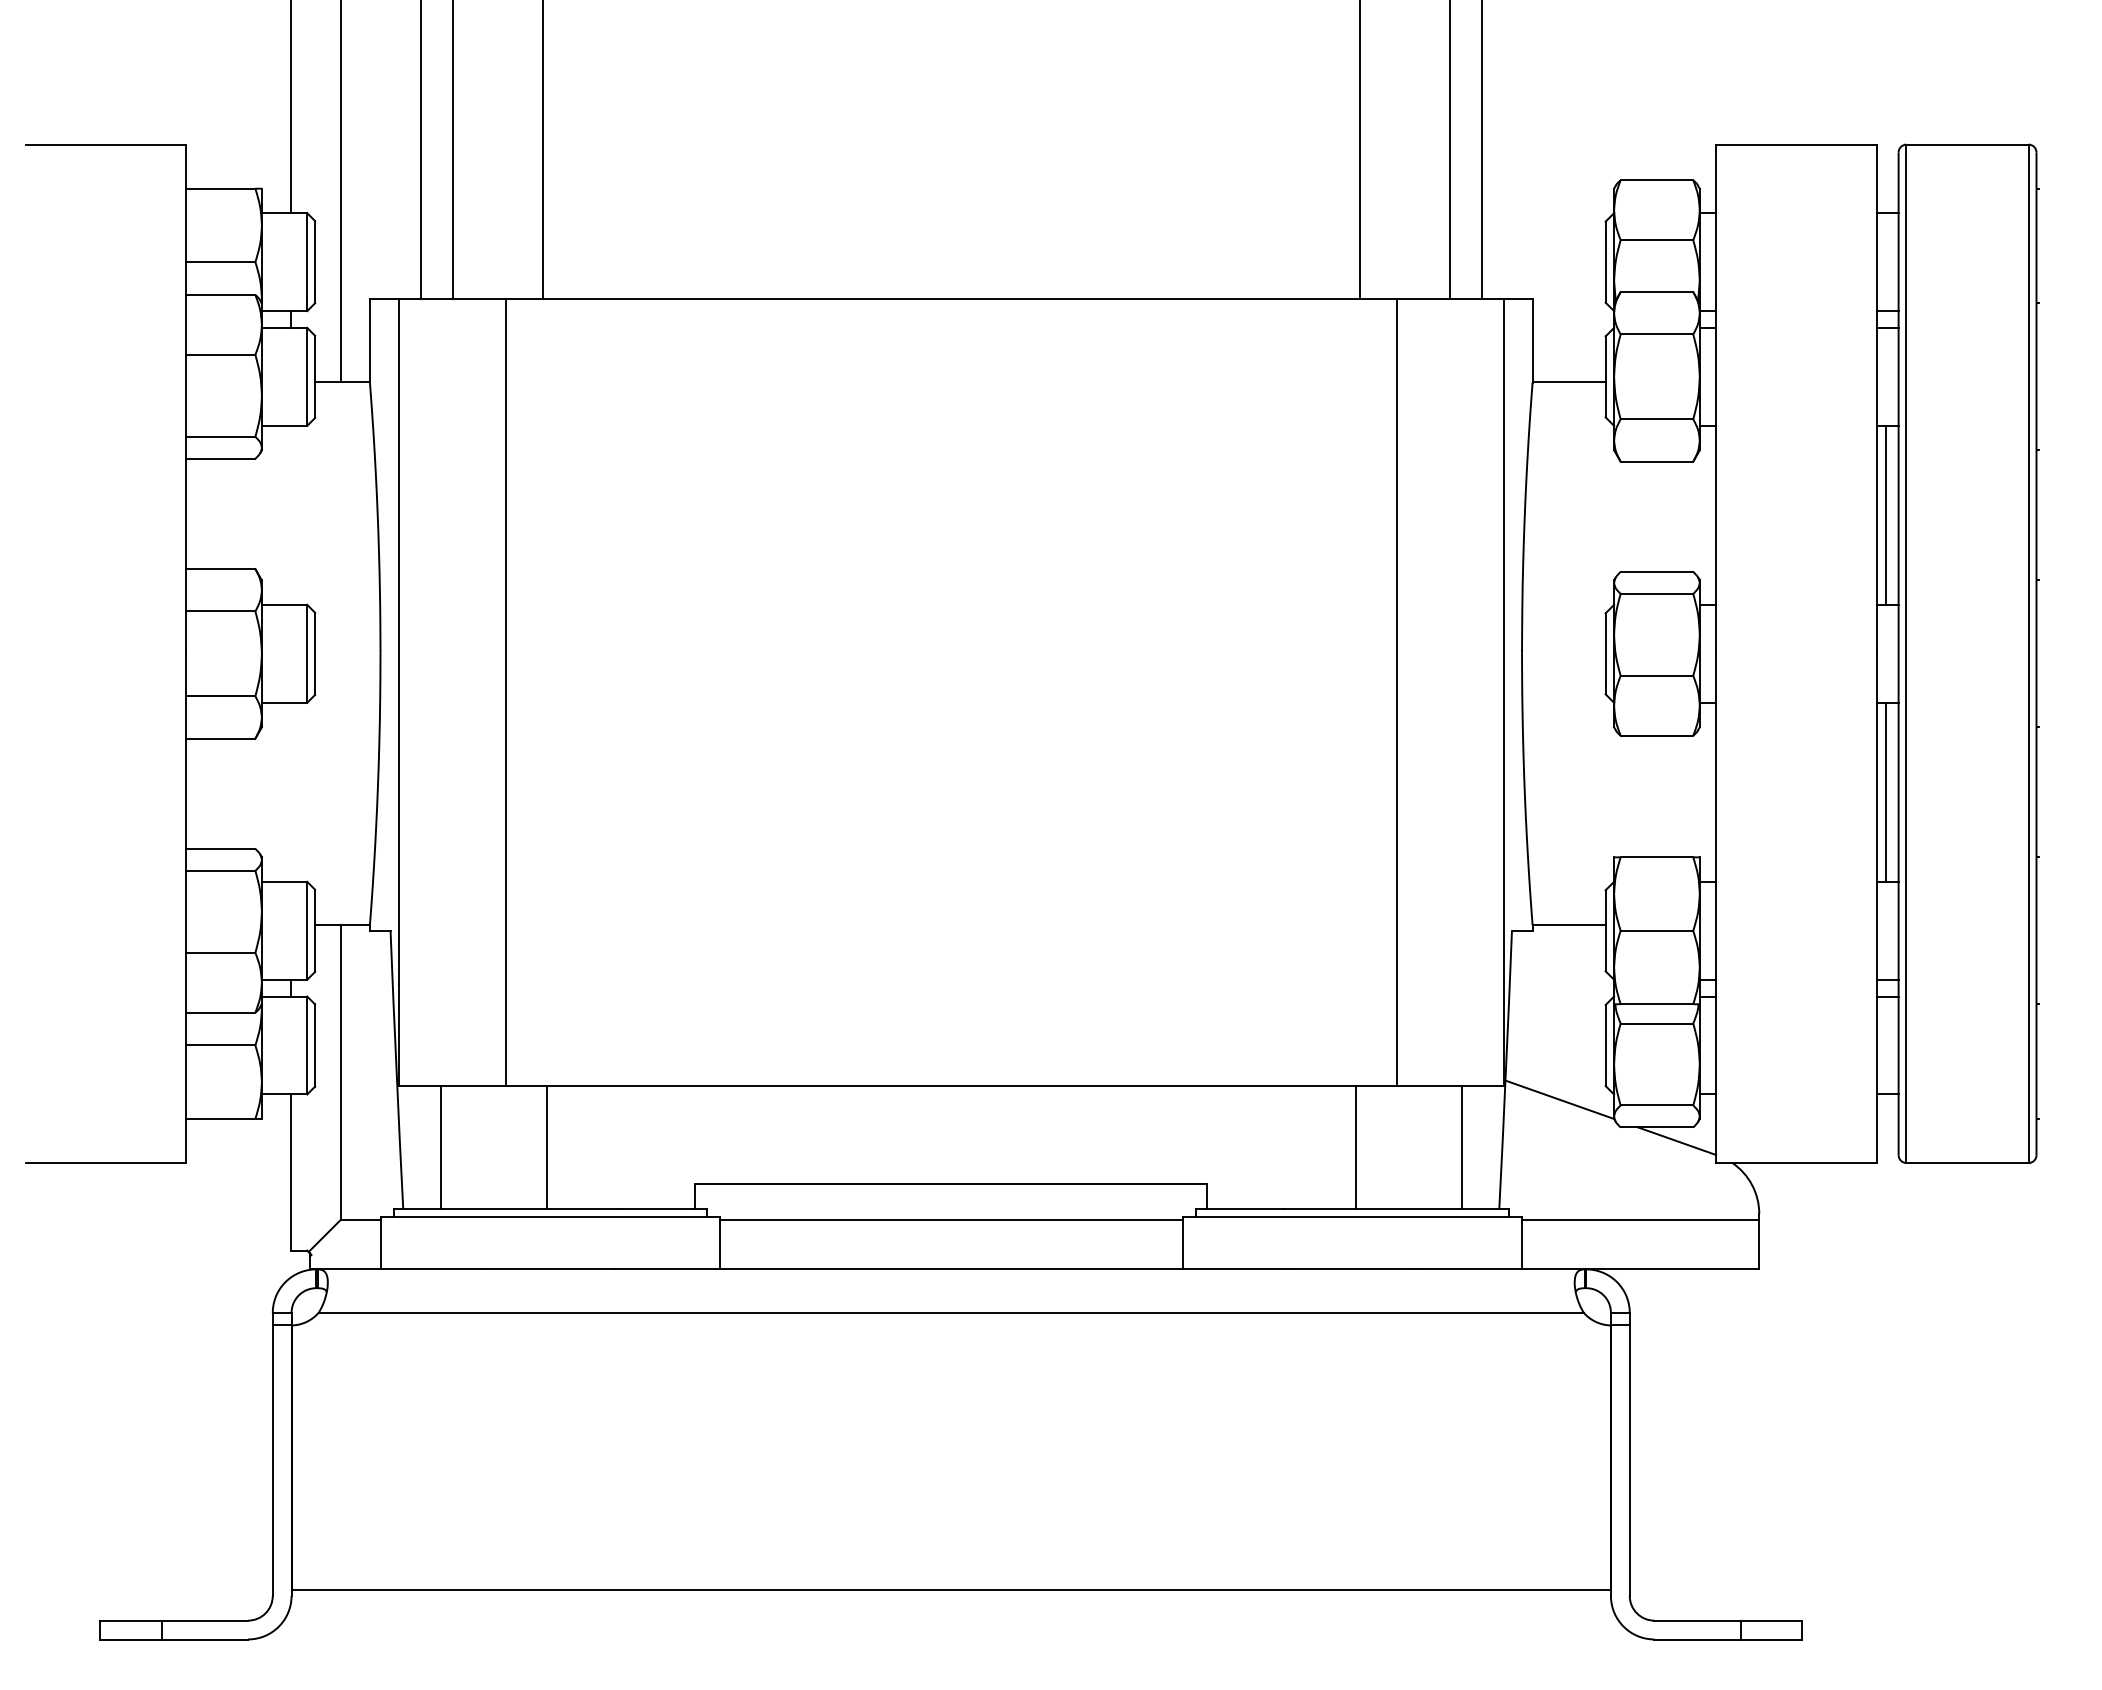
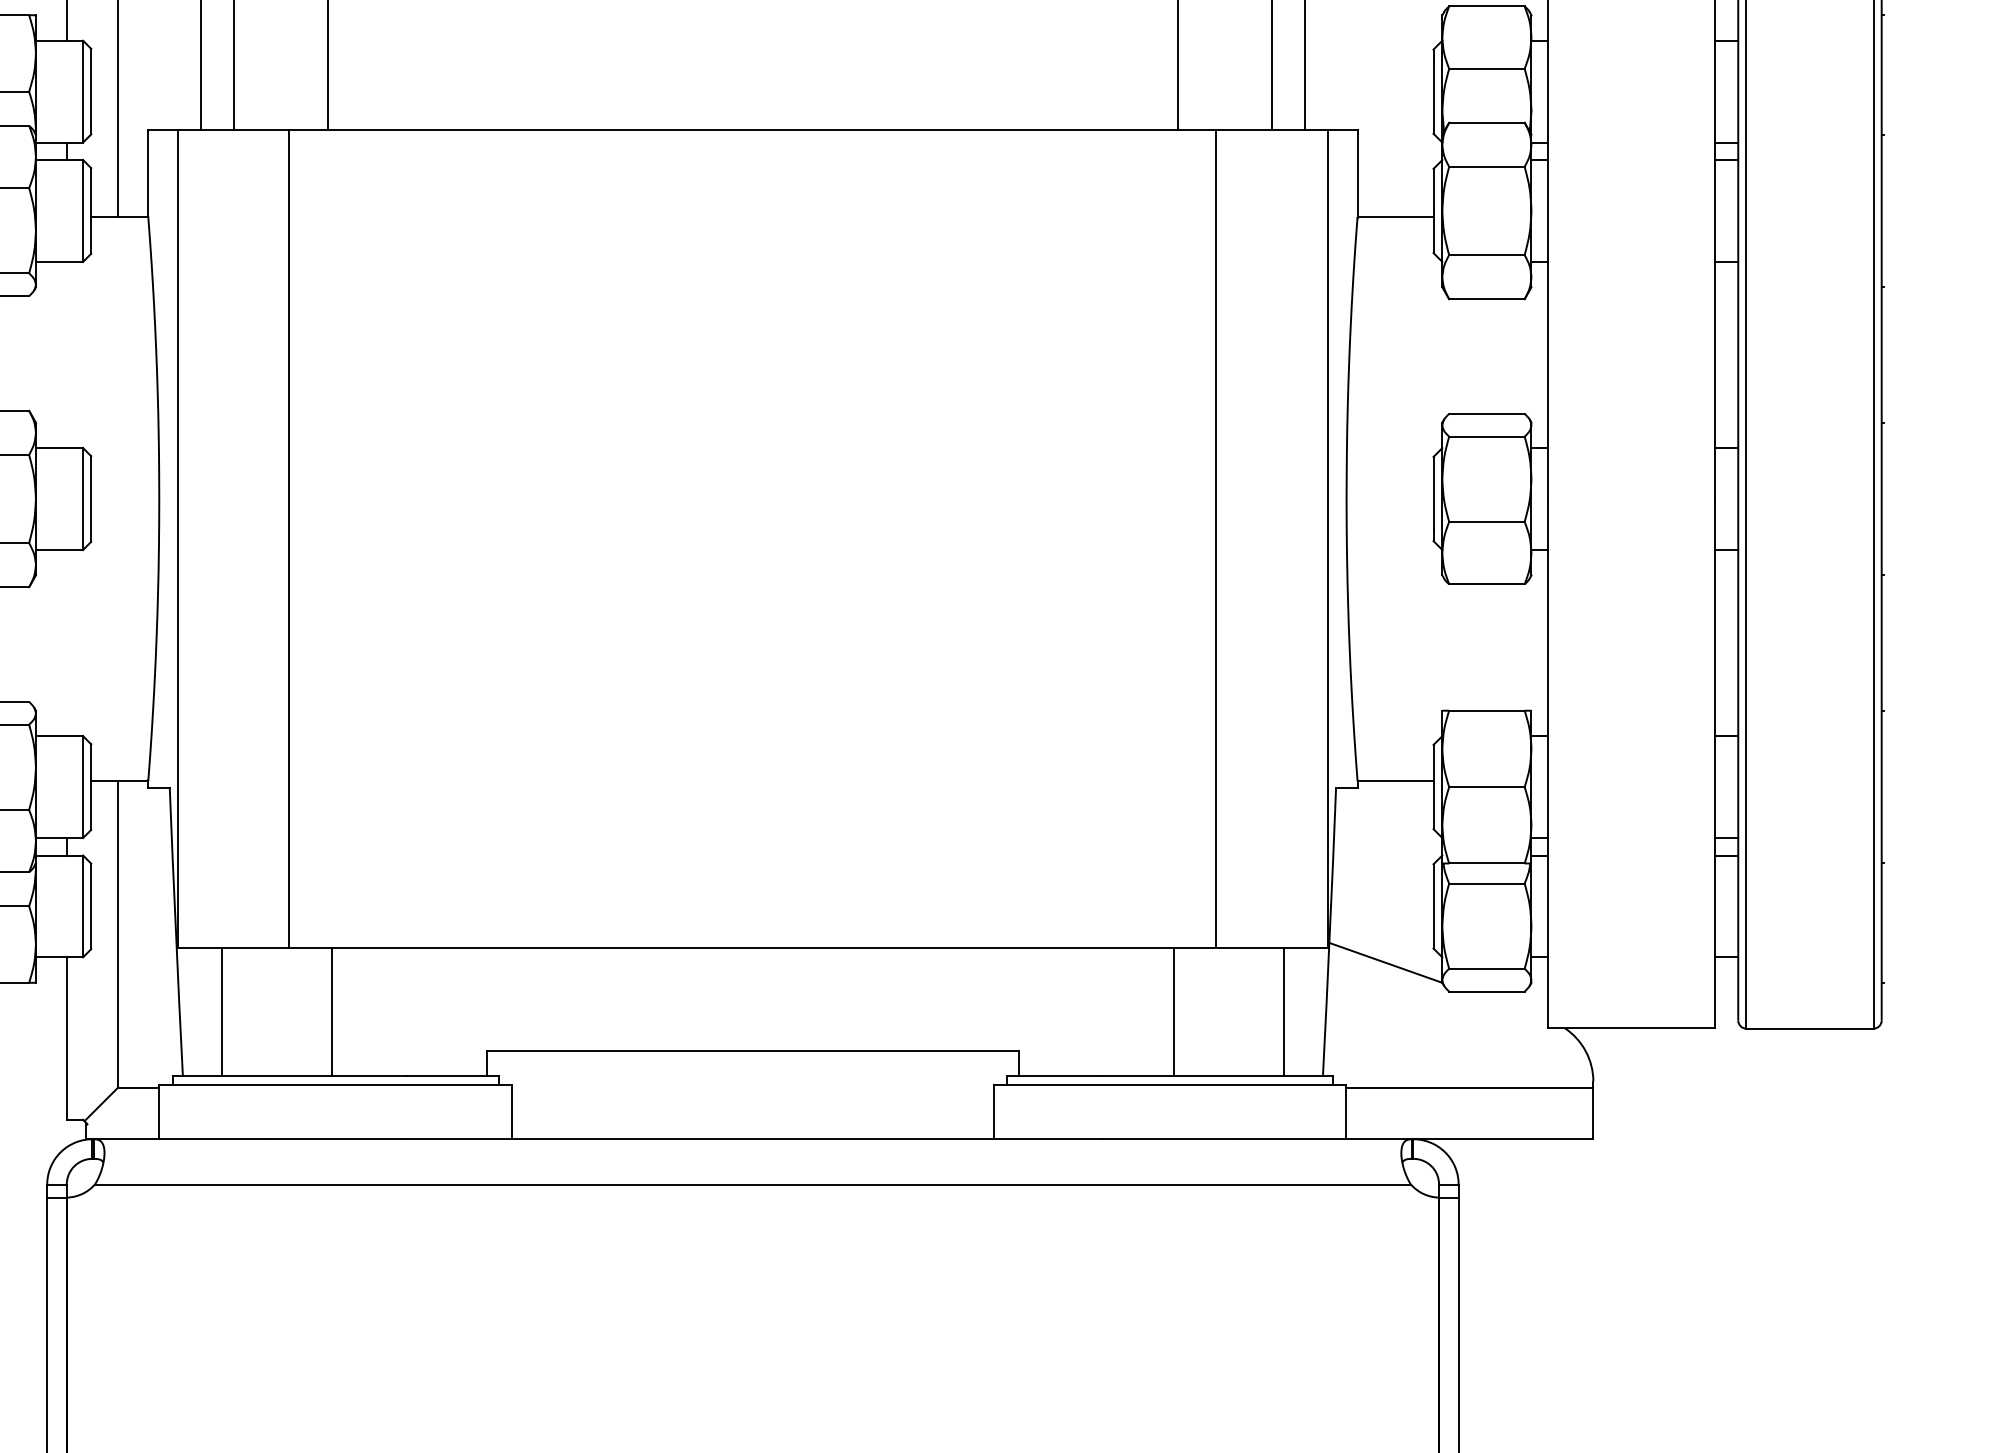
line: (1886, 514) -> (1725, 354), removed
line: (1886, 791) -> (1725, 642), removed
line: (1677, 1141) -> (1508, 1006), removed
line: (950, 1220) -> (752, 1088), removed

